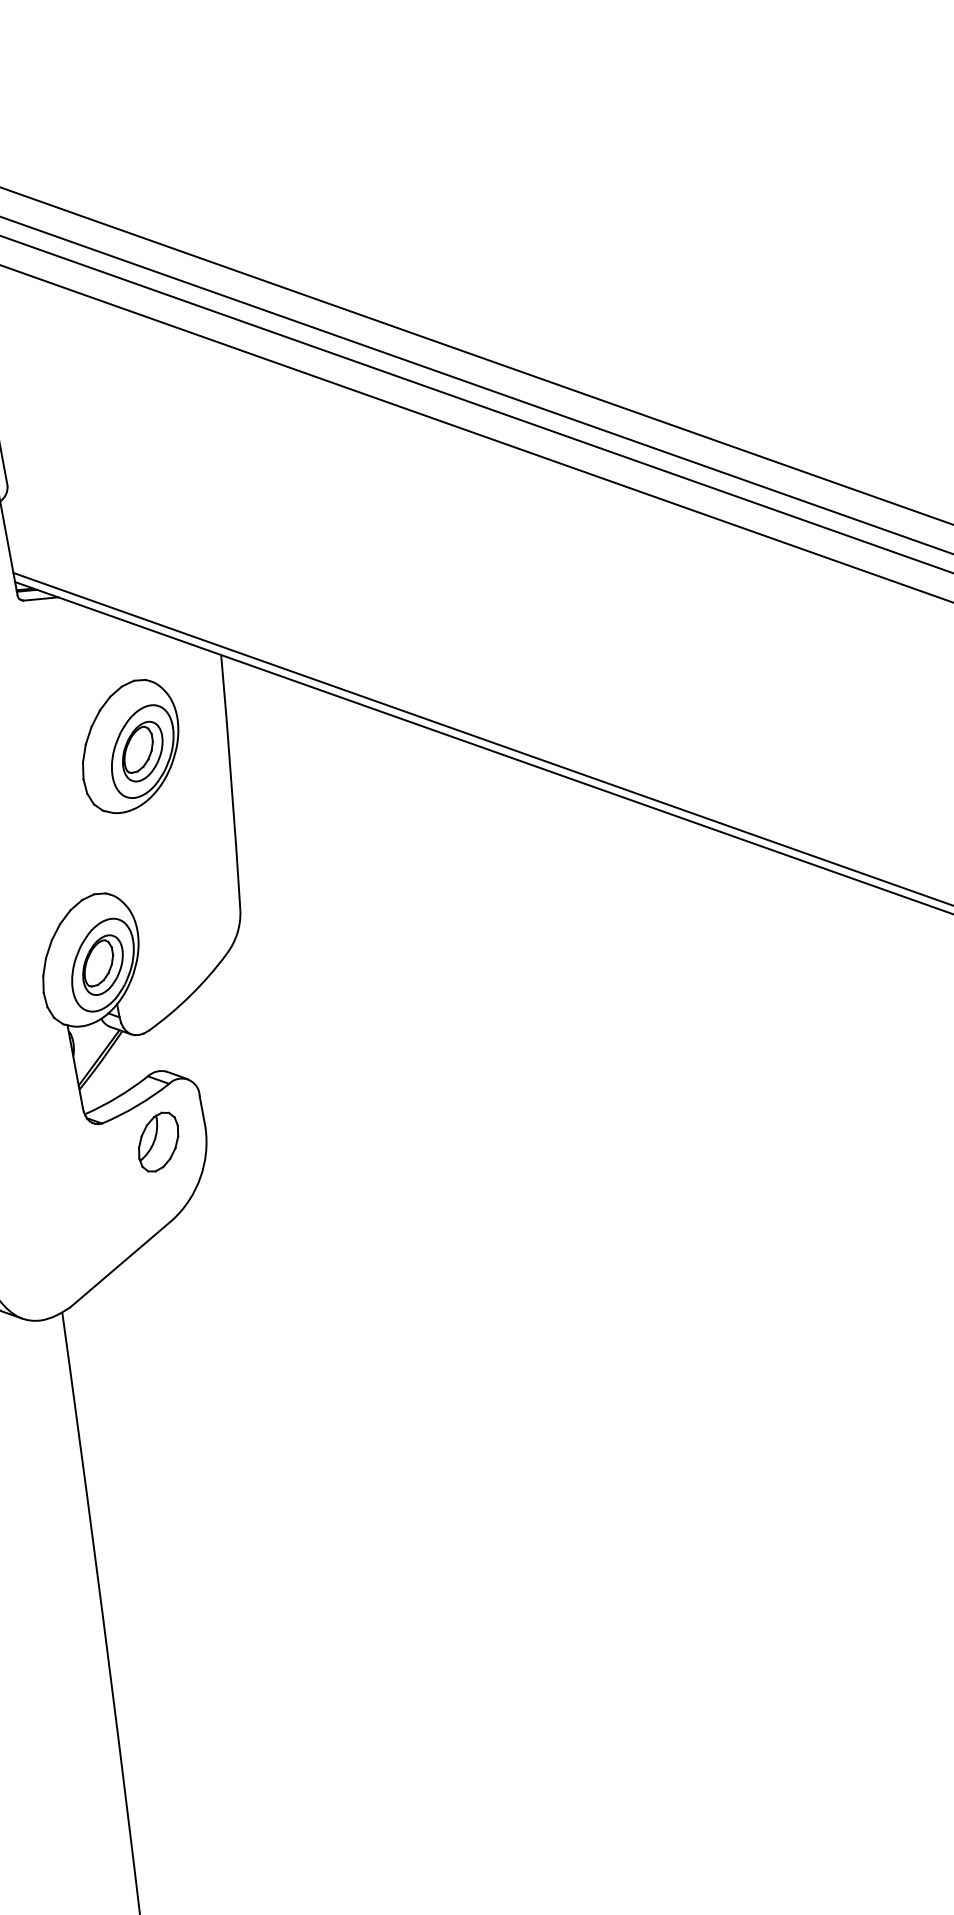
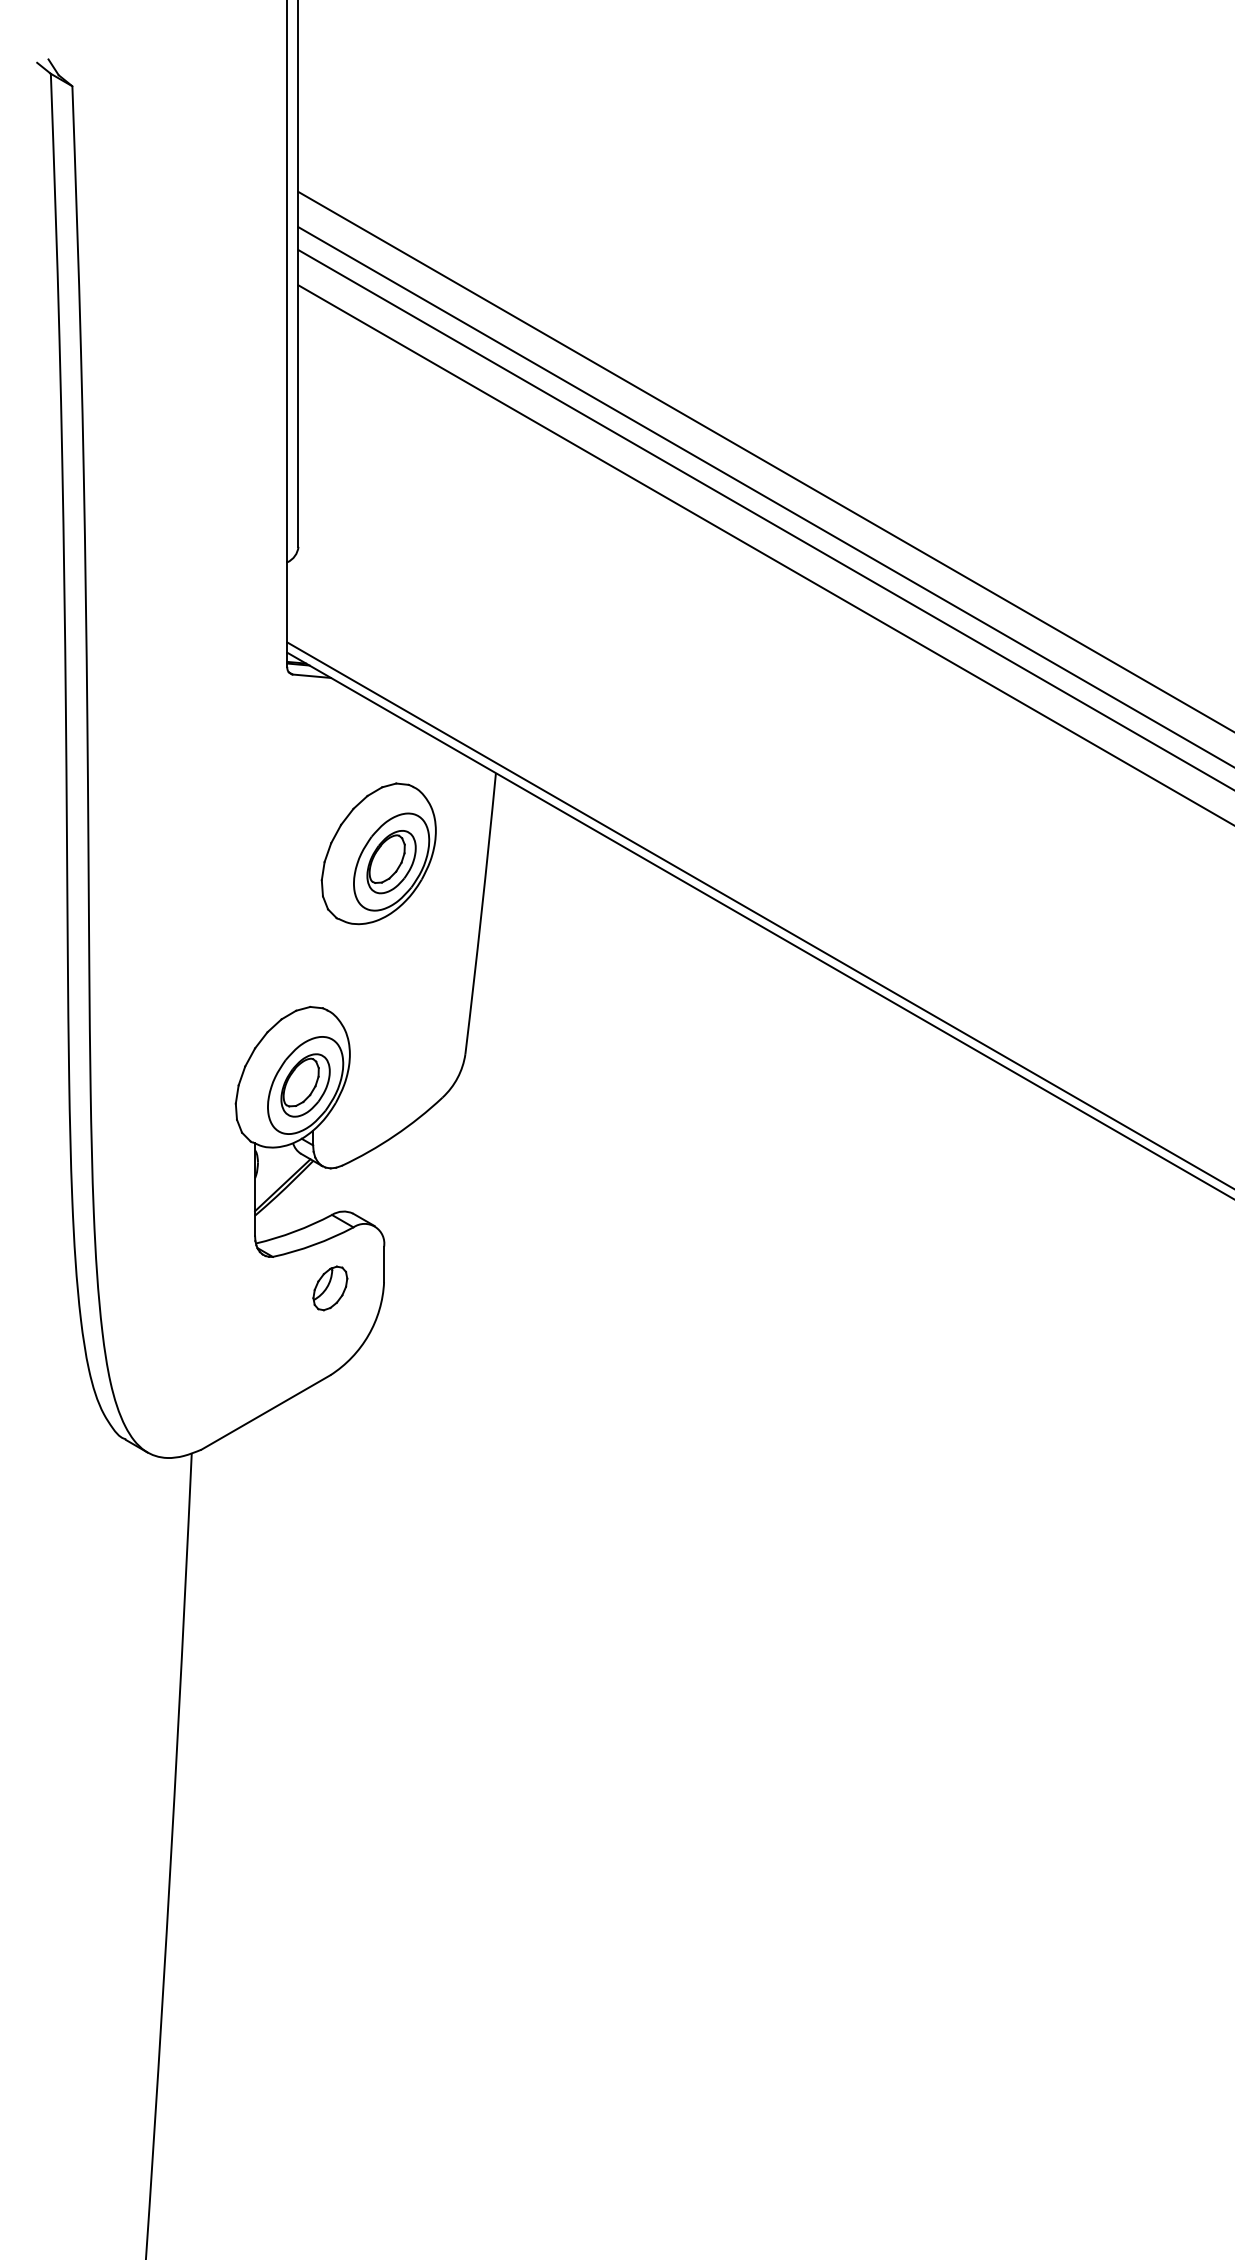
part: (158, 1142) -> (330, 1288), size x0.7

